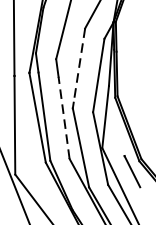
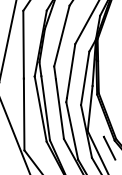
line: (79, 66) -> (71, 71), dashed -> solid
line: (63, 116) -> (59, 108), dashed -> solid

